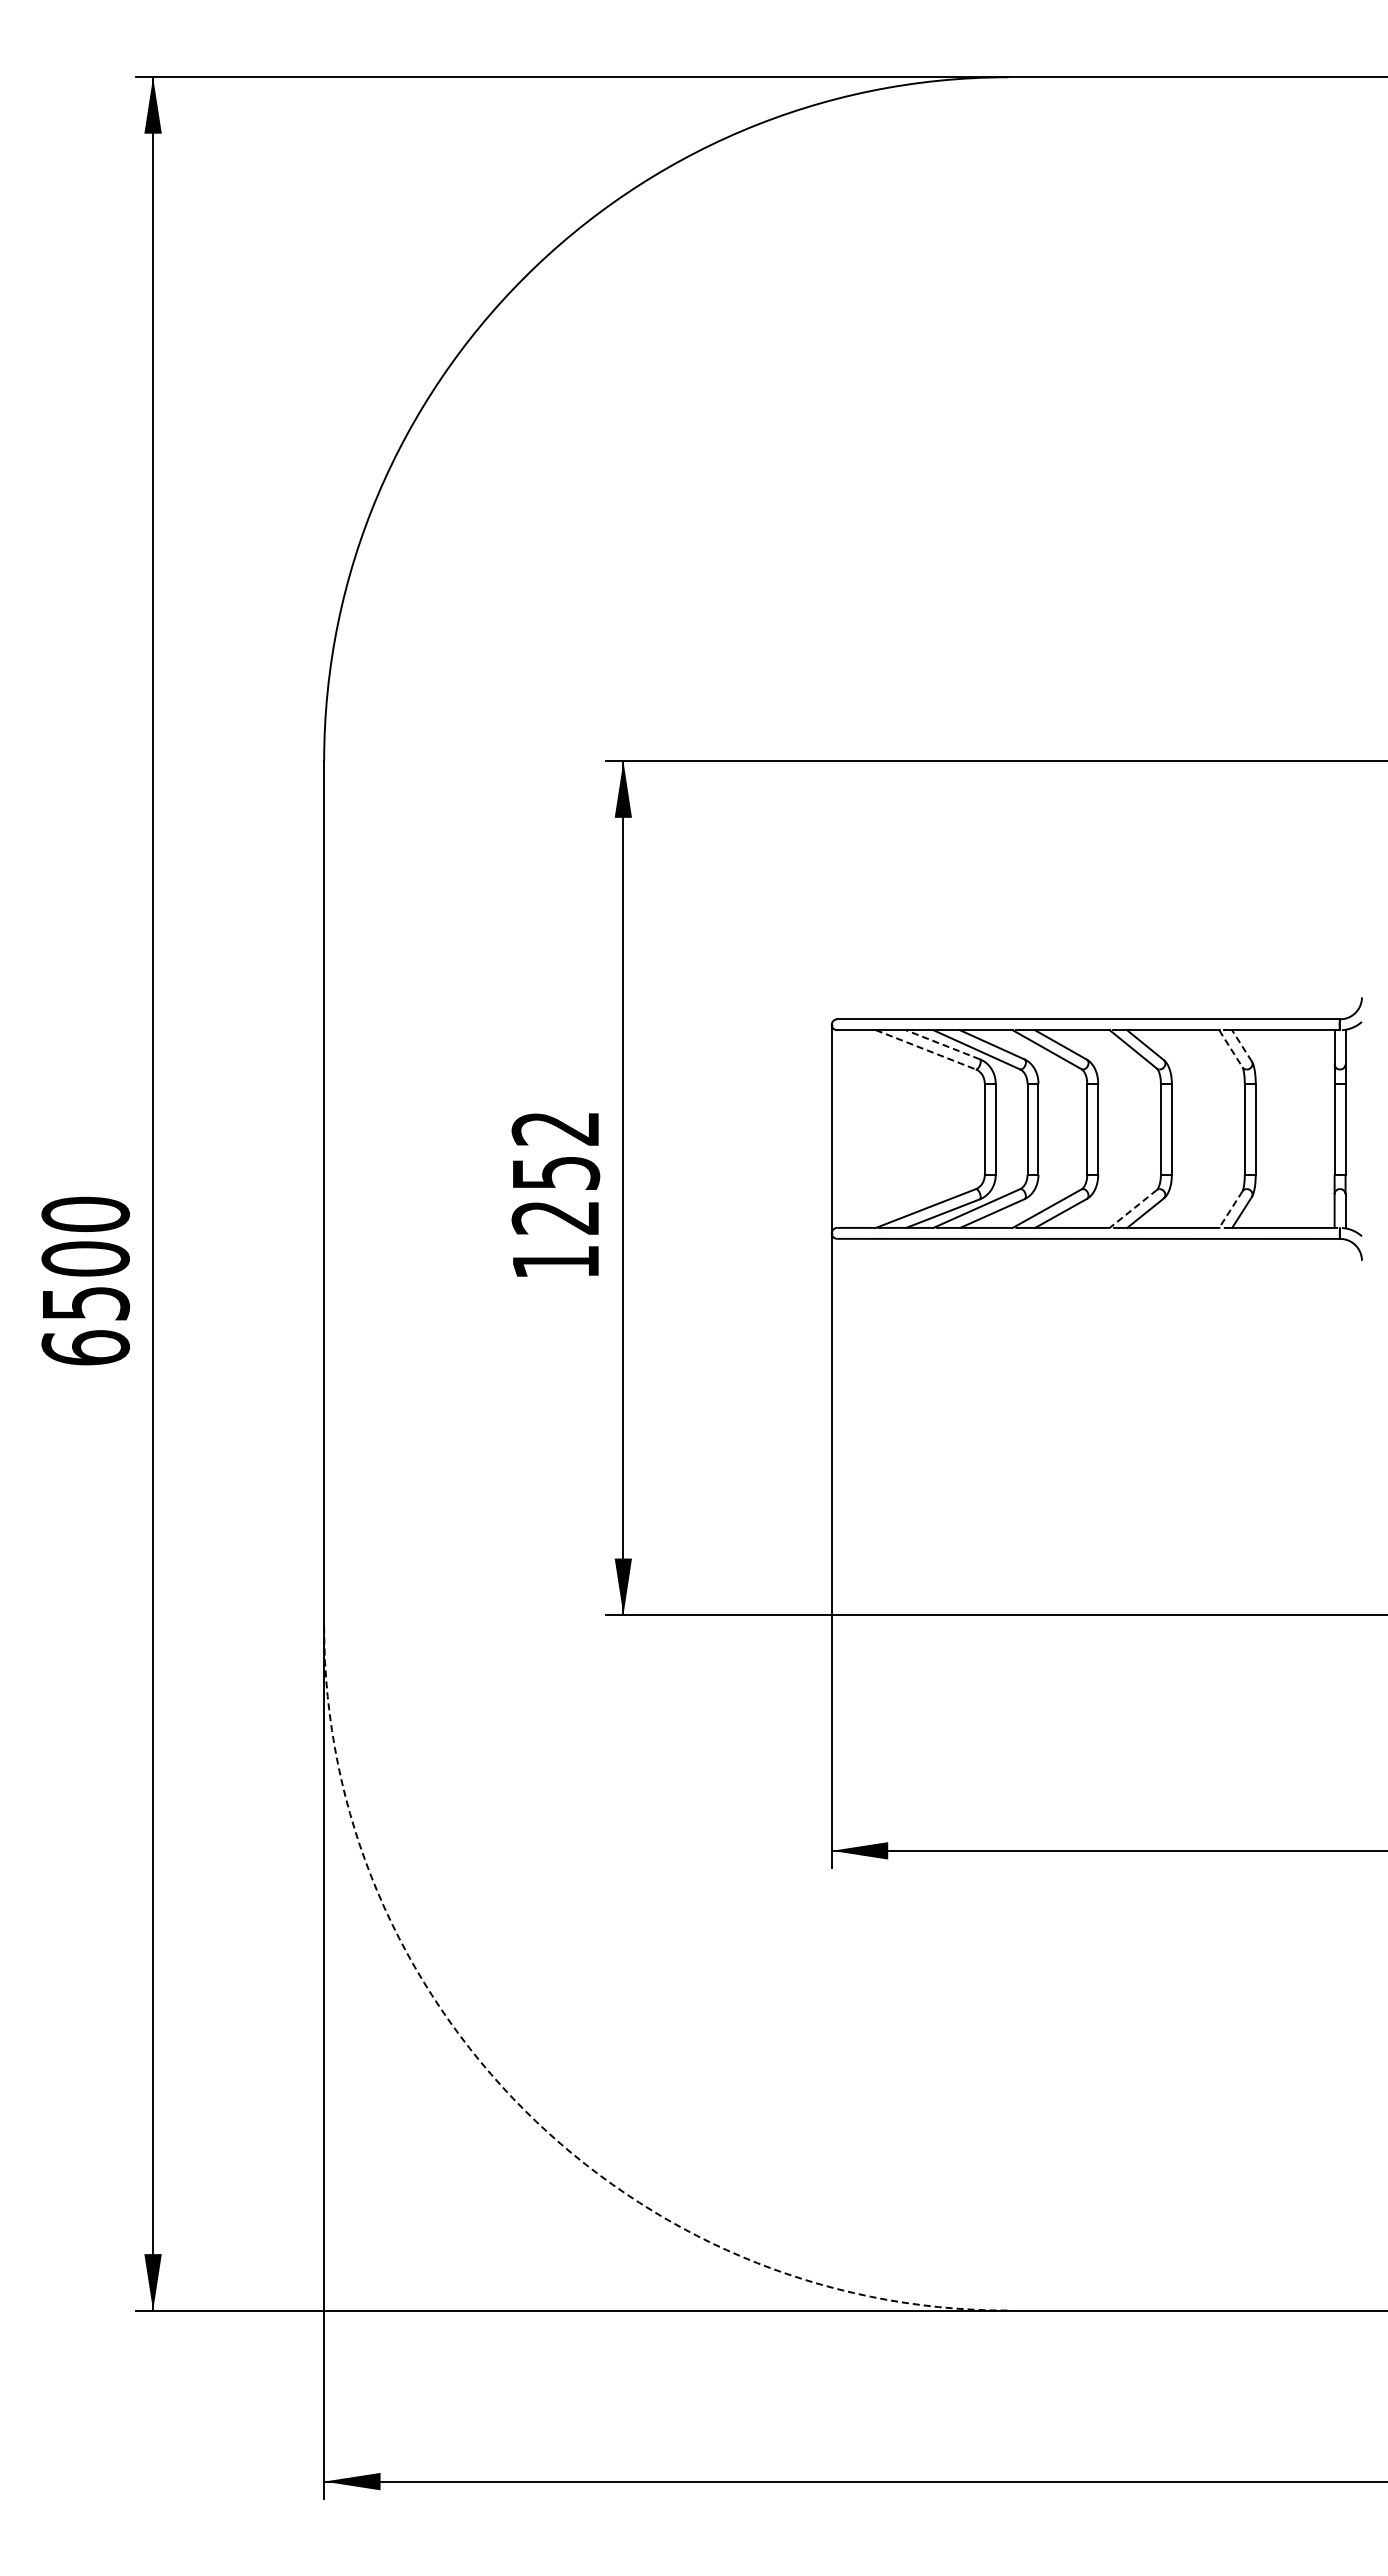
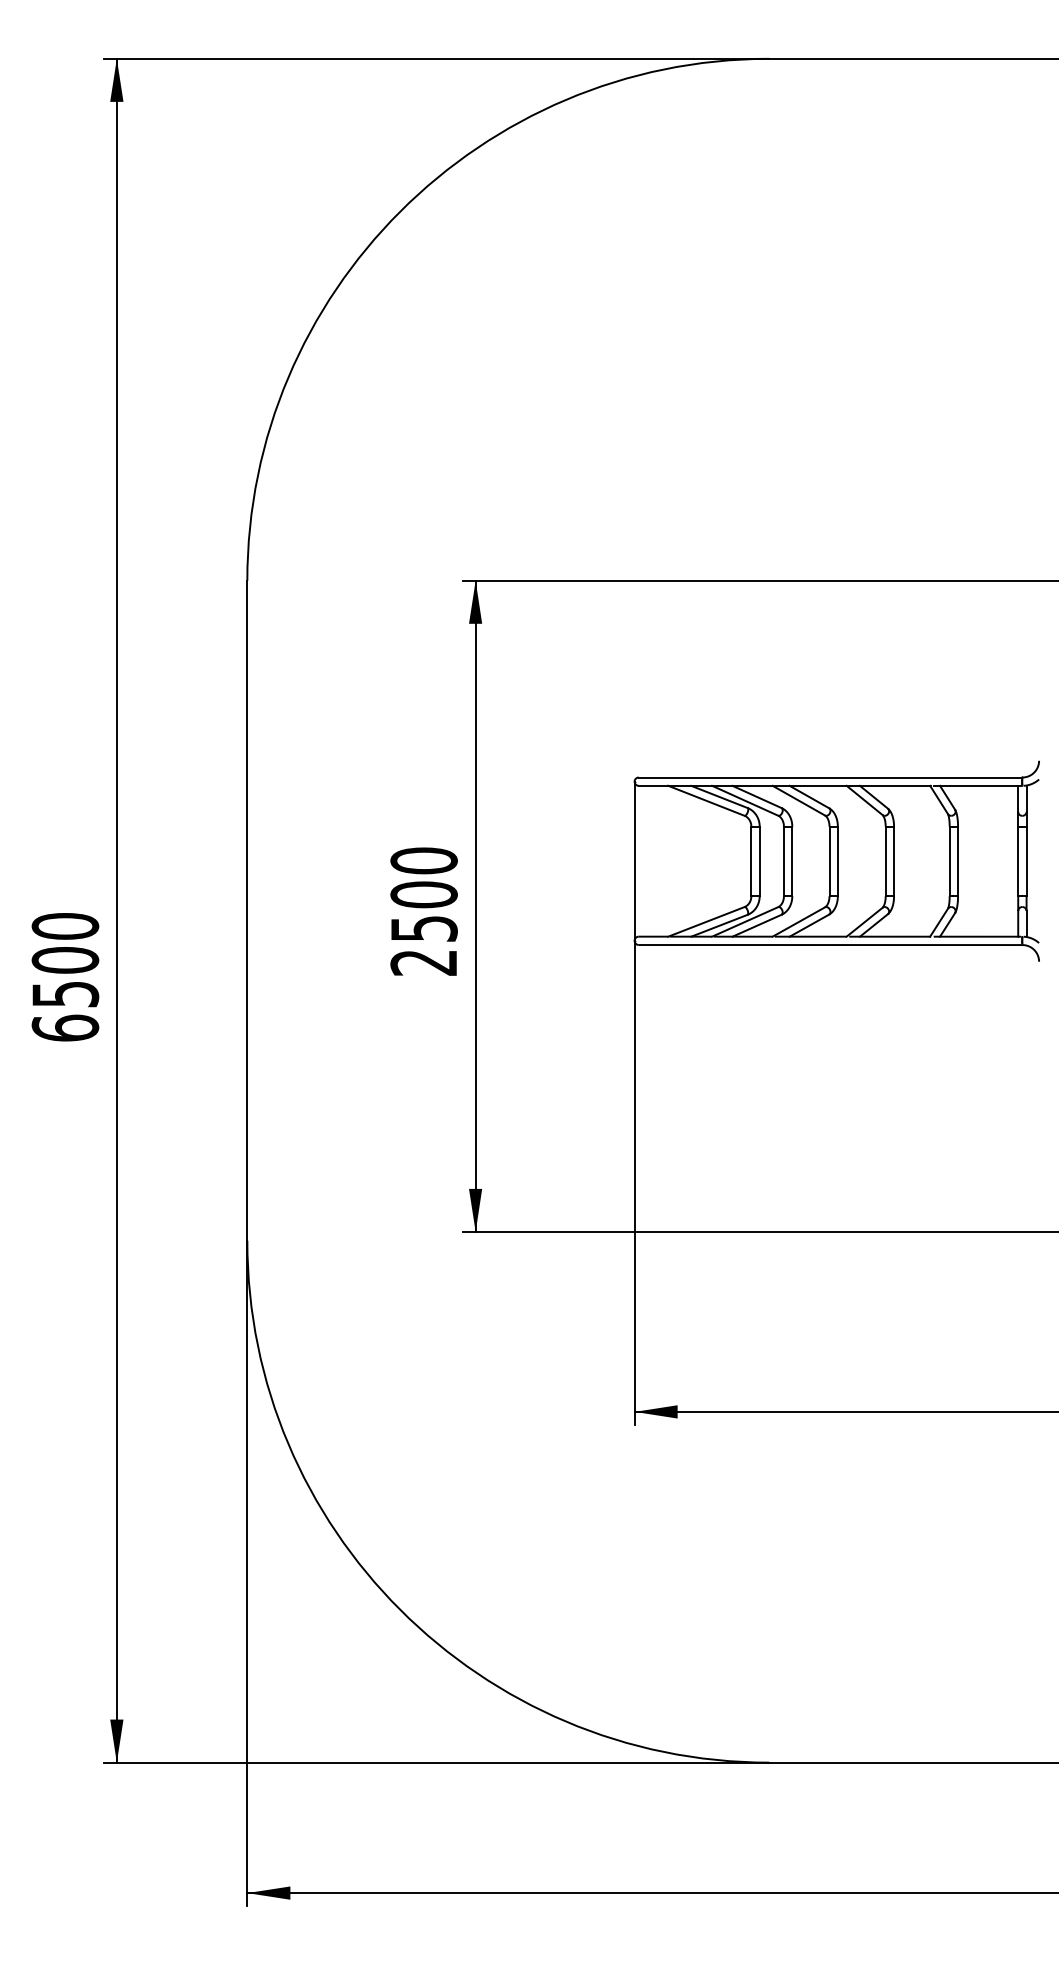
line: (942, 1044) -> (719, 796), dashed -> solid
line: (1241, 1045) -> (947, 797), dashed -> solid
line: (1230, 1048) -> (938, 799), dashed -> solid
line: (925, 1049) -> (706, 800), dashed -> solid
text: (555, 1195) -> (423, 911), 1252 -> 2500
line: (1132, 1209) -> (864, 922), dashed -> solid
line: (1230, 1209) -> (938, 922), dashed -> solid
arc: (524, 2110) -> (400, 1609), dashed -> solid

